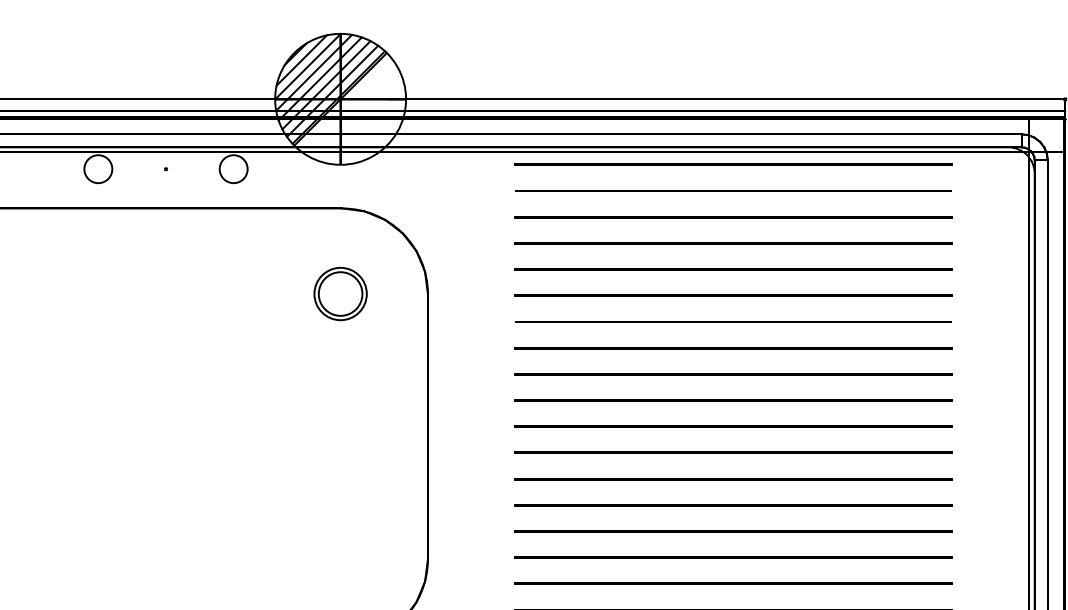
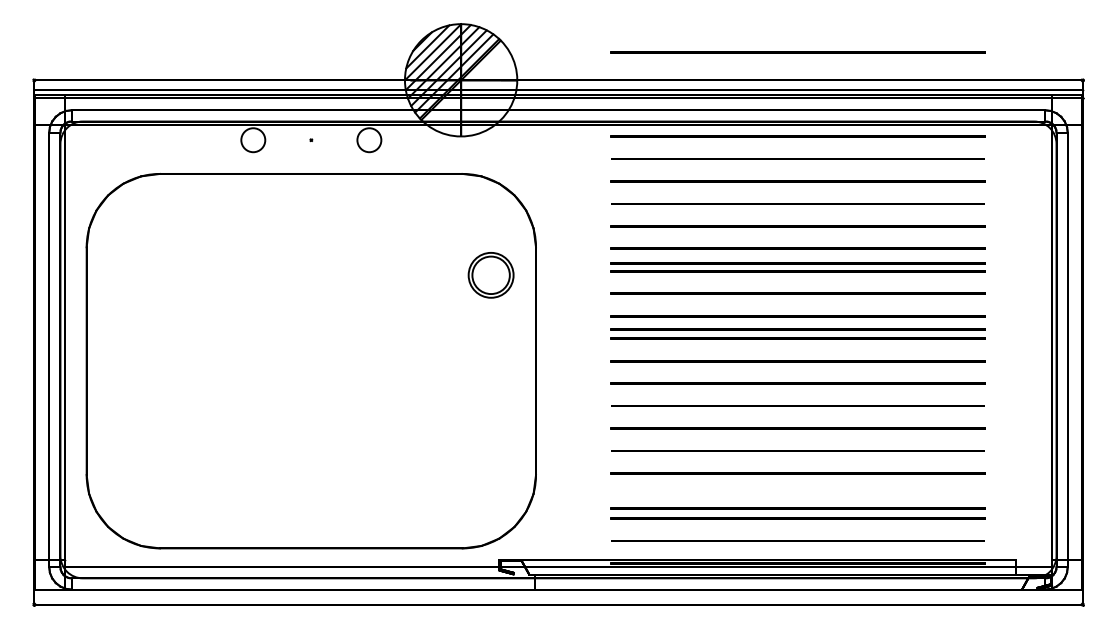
line: (732, 66) -> (797, 52), added
part: (339, 294) -> (490, 275), moved
line: (732, 312) -> (797, 263), added
line: (732, 389) -> (797, 329), added
line: (732, 583) -> (797, 495), removed
line: (732, 598) -> (797, 508), added

